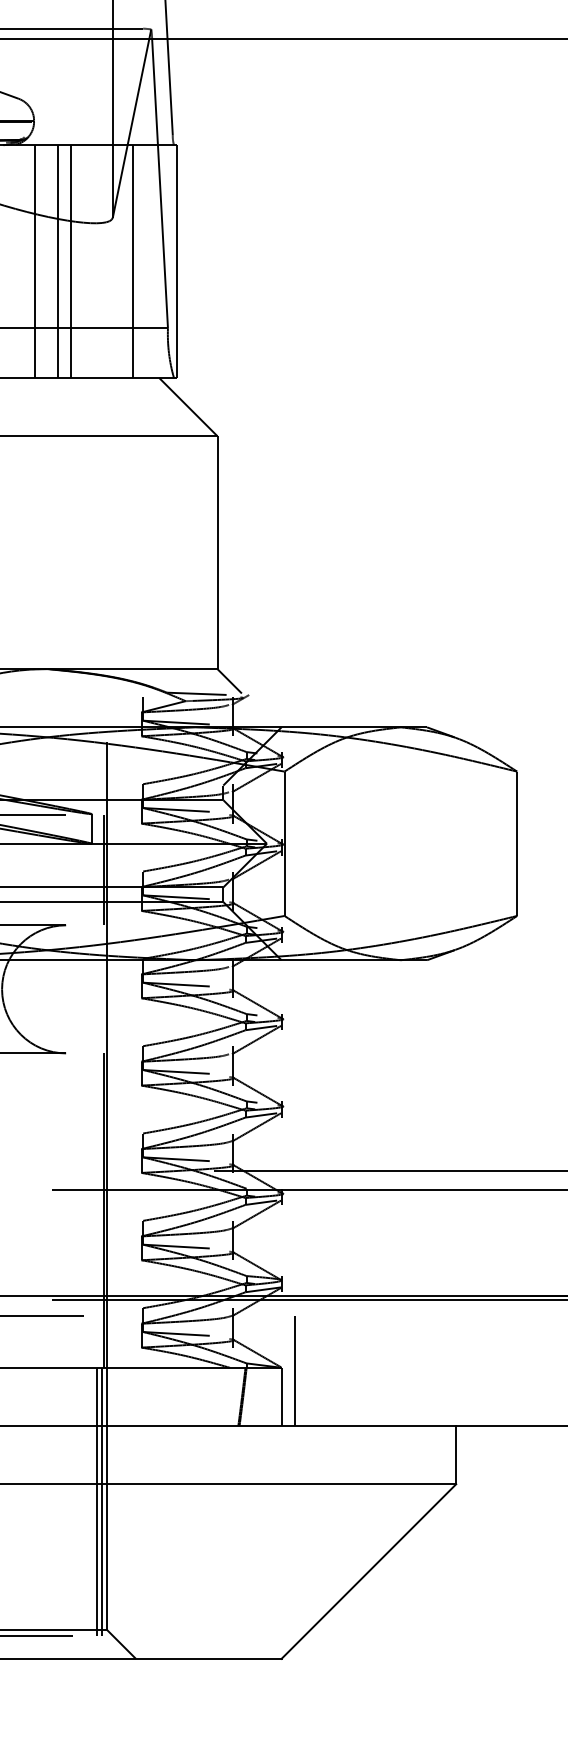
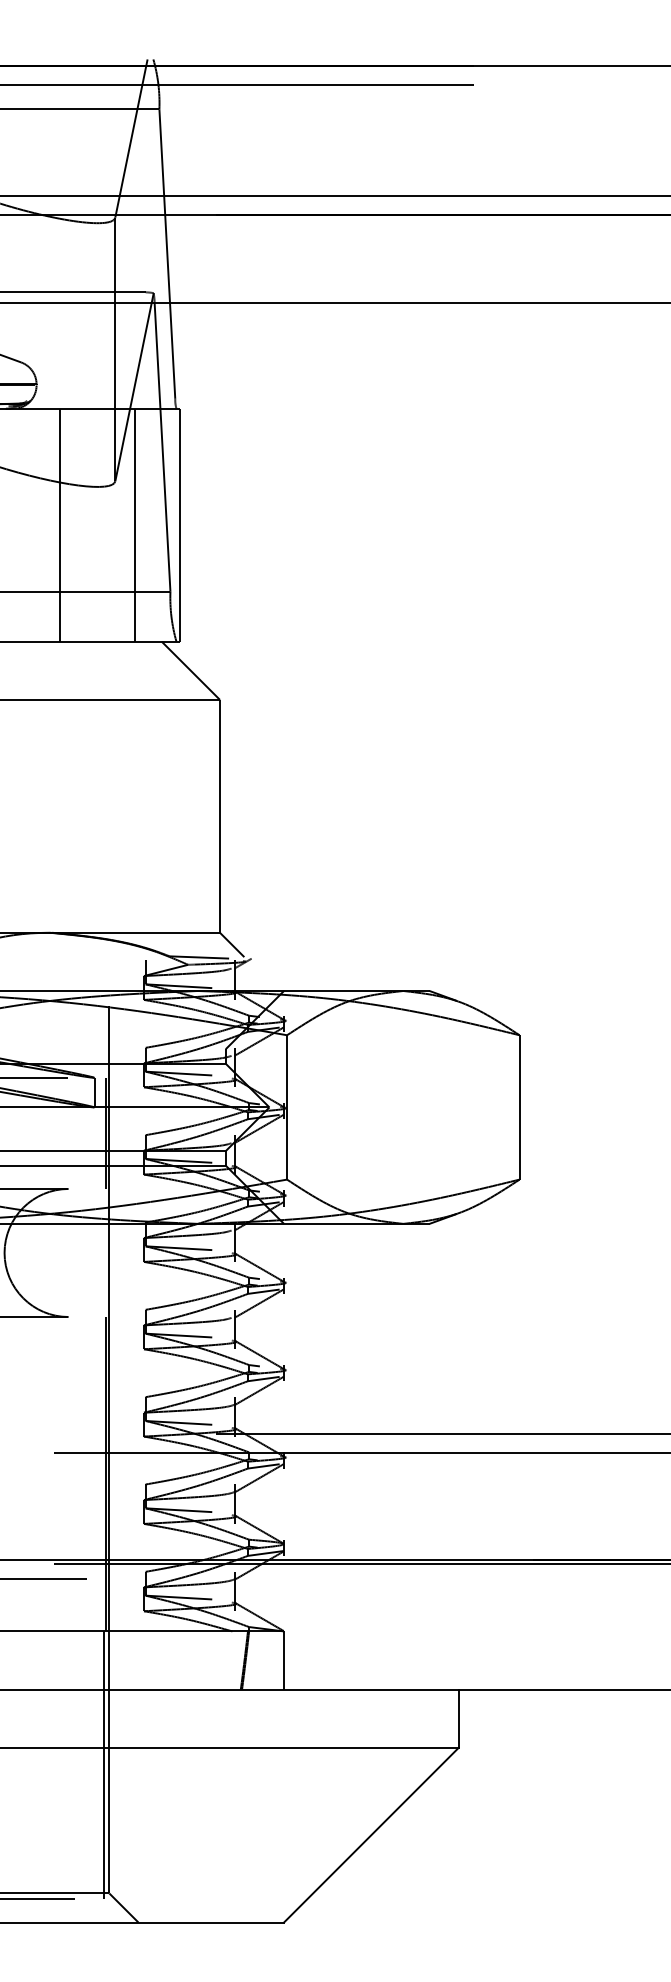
line: (35, 260) -> (37, 524), removed
line: (71, 260) -> (73, 524), removed
line: (295, 1370) -> (297, 1634), removed
line: (97, 1501) -> (99, 1765), removed

